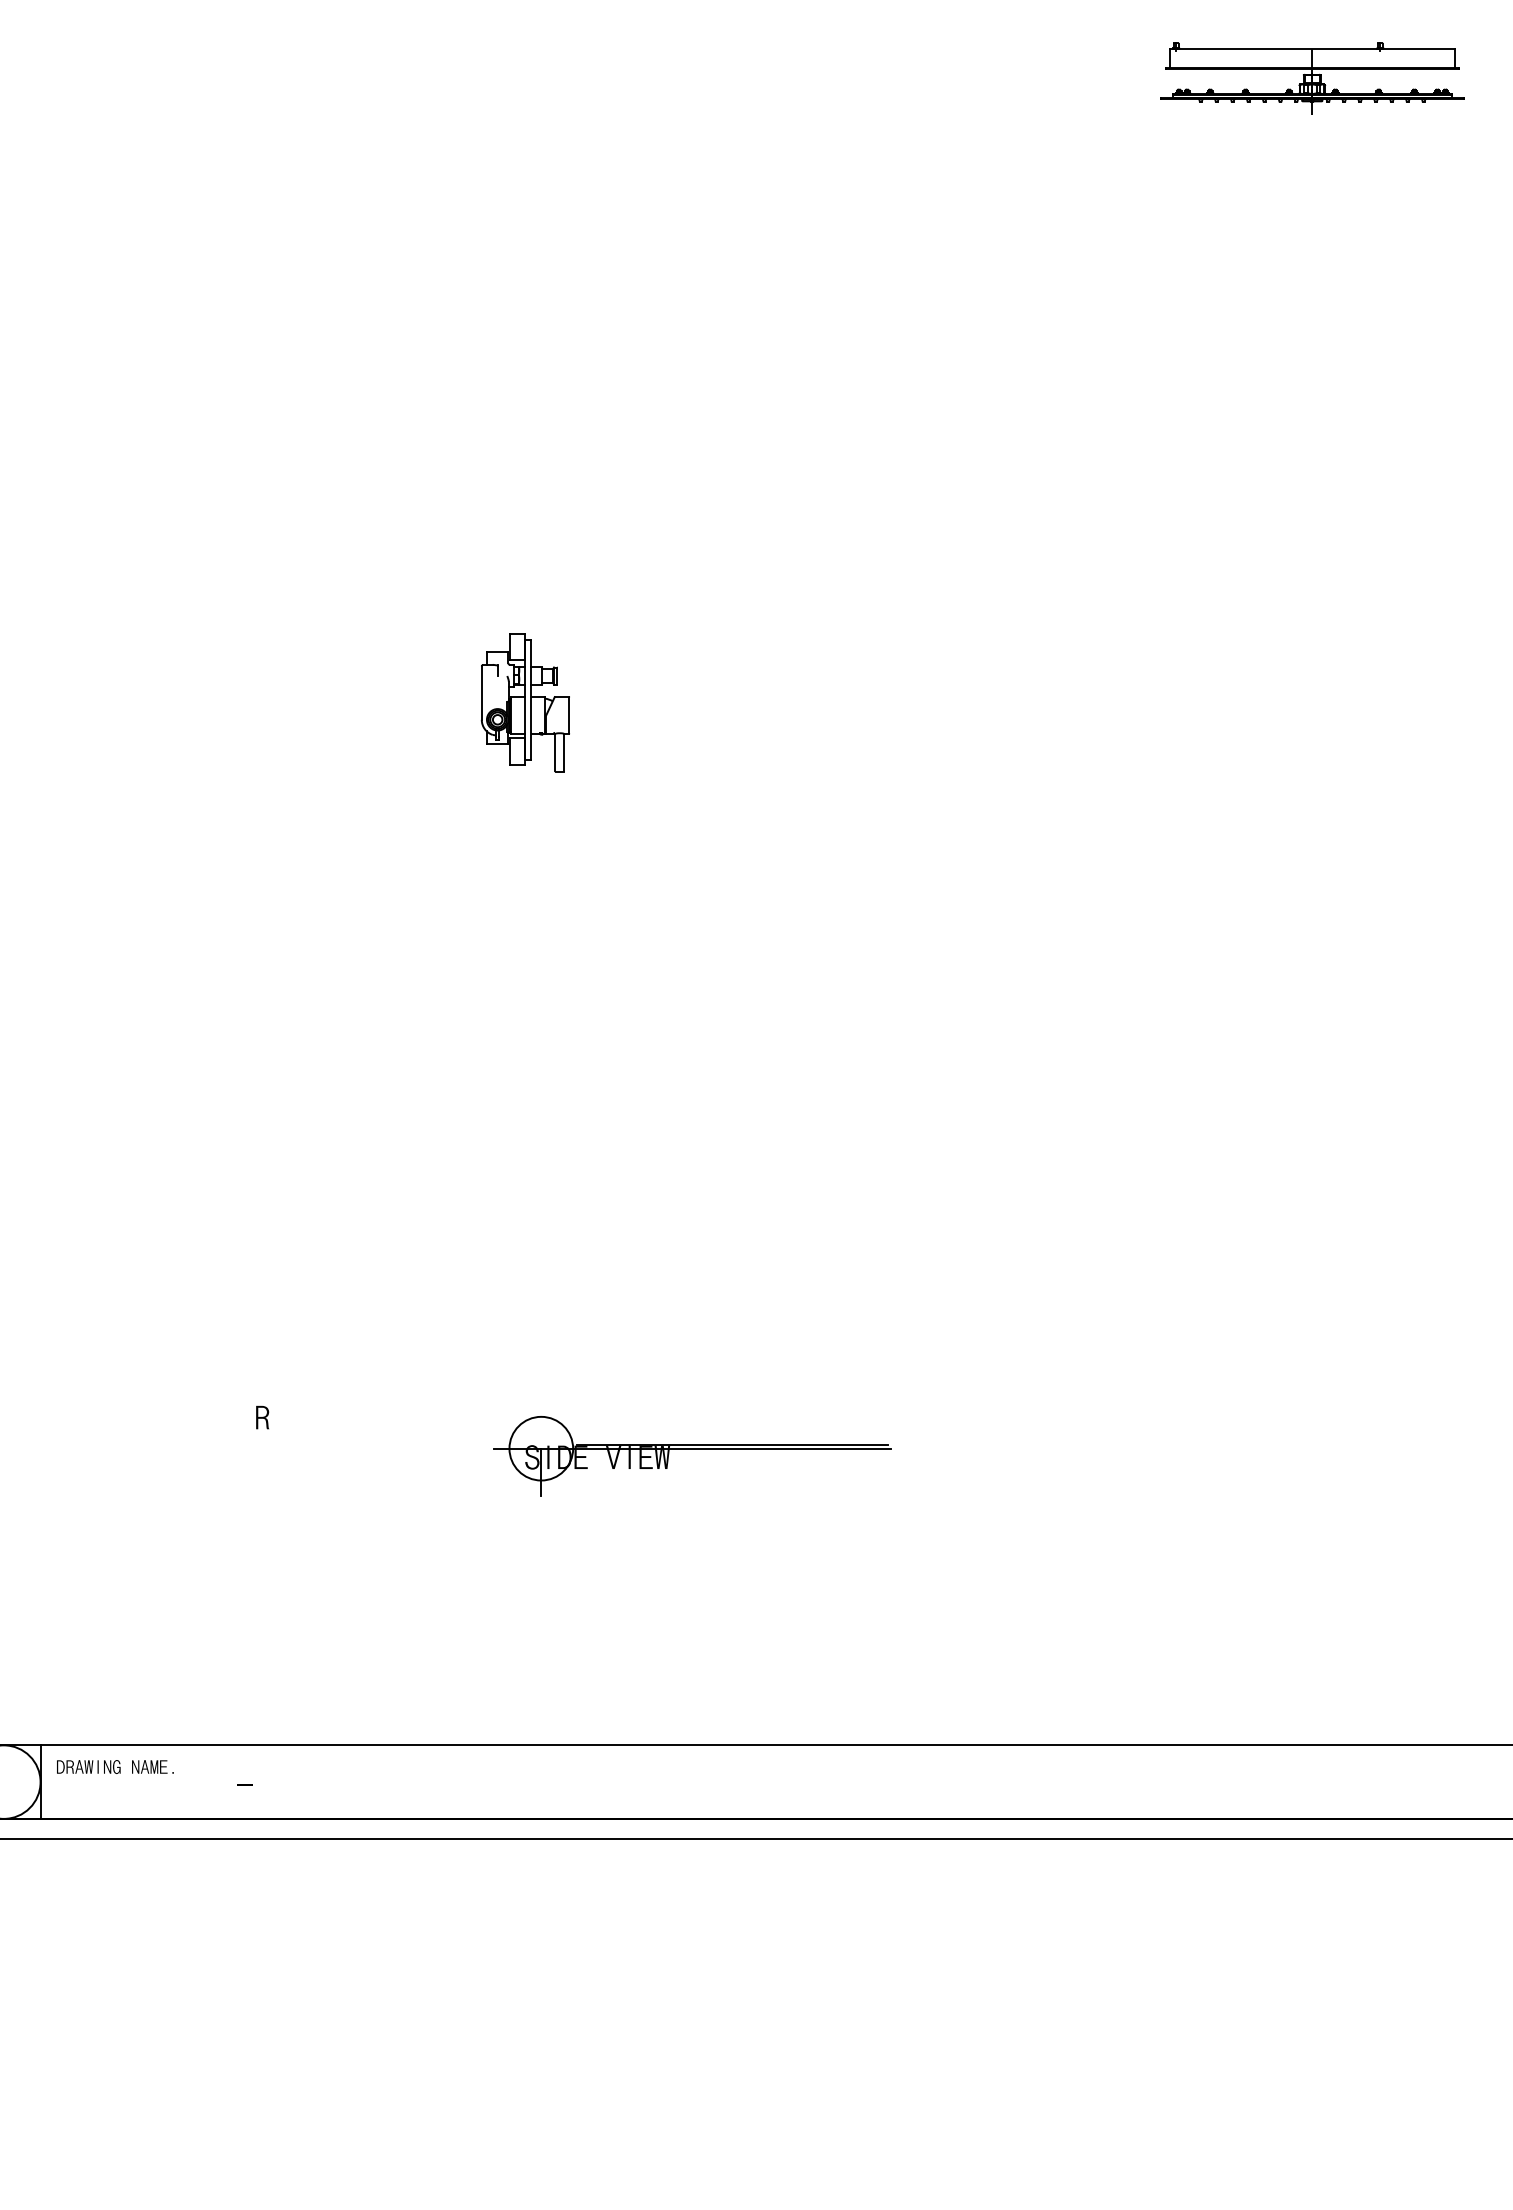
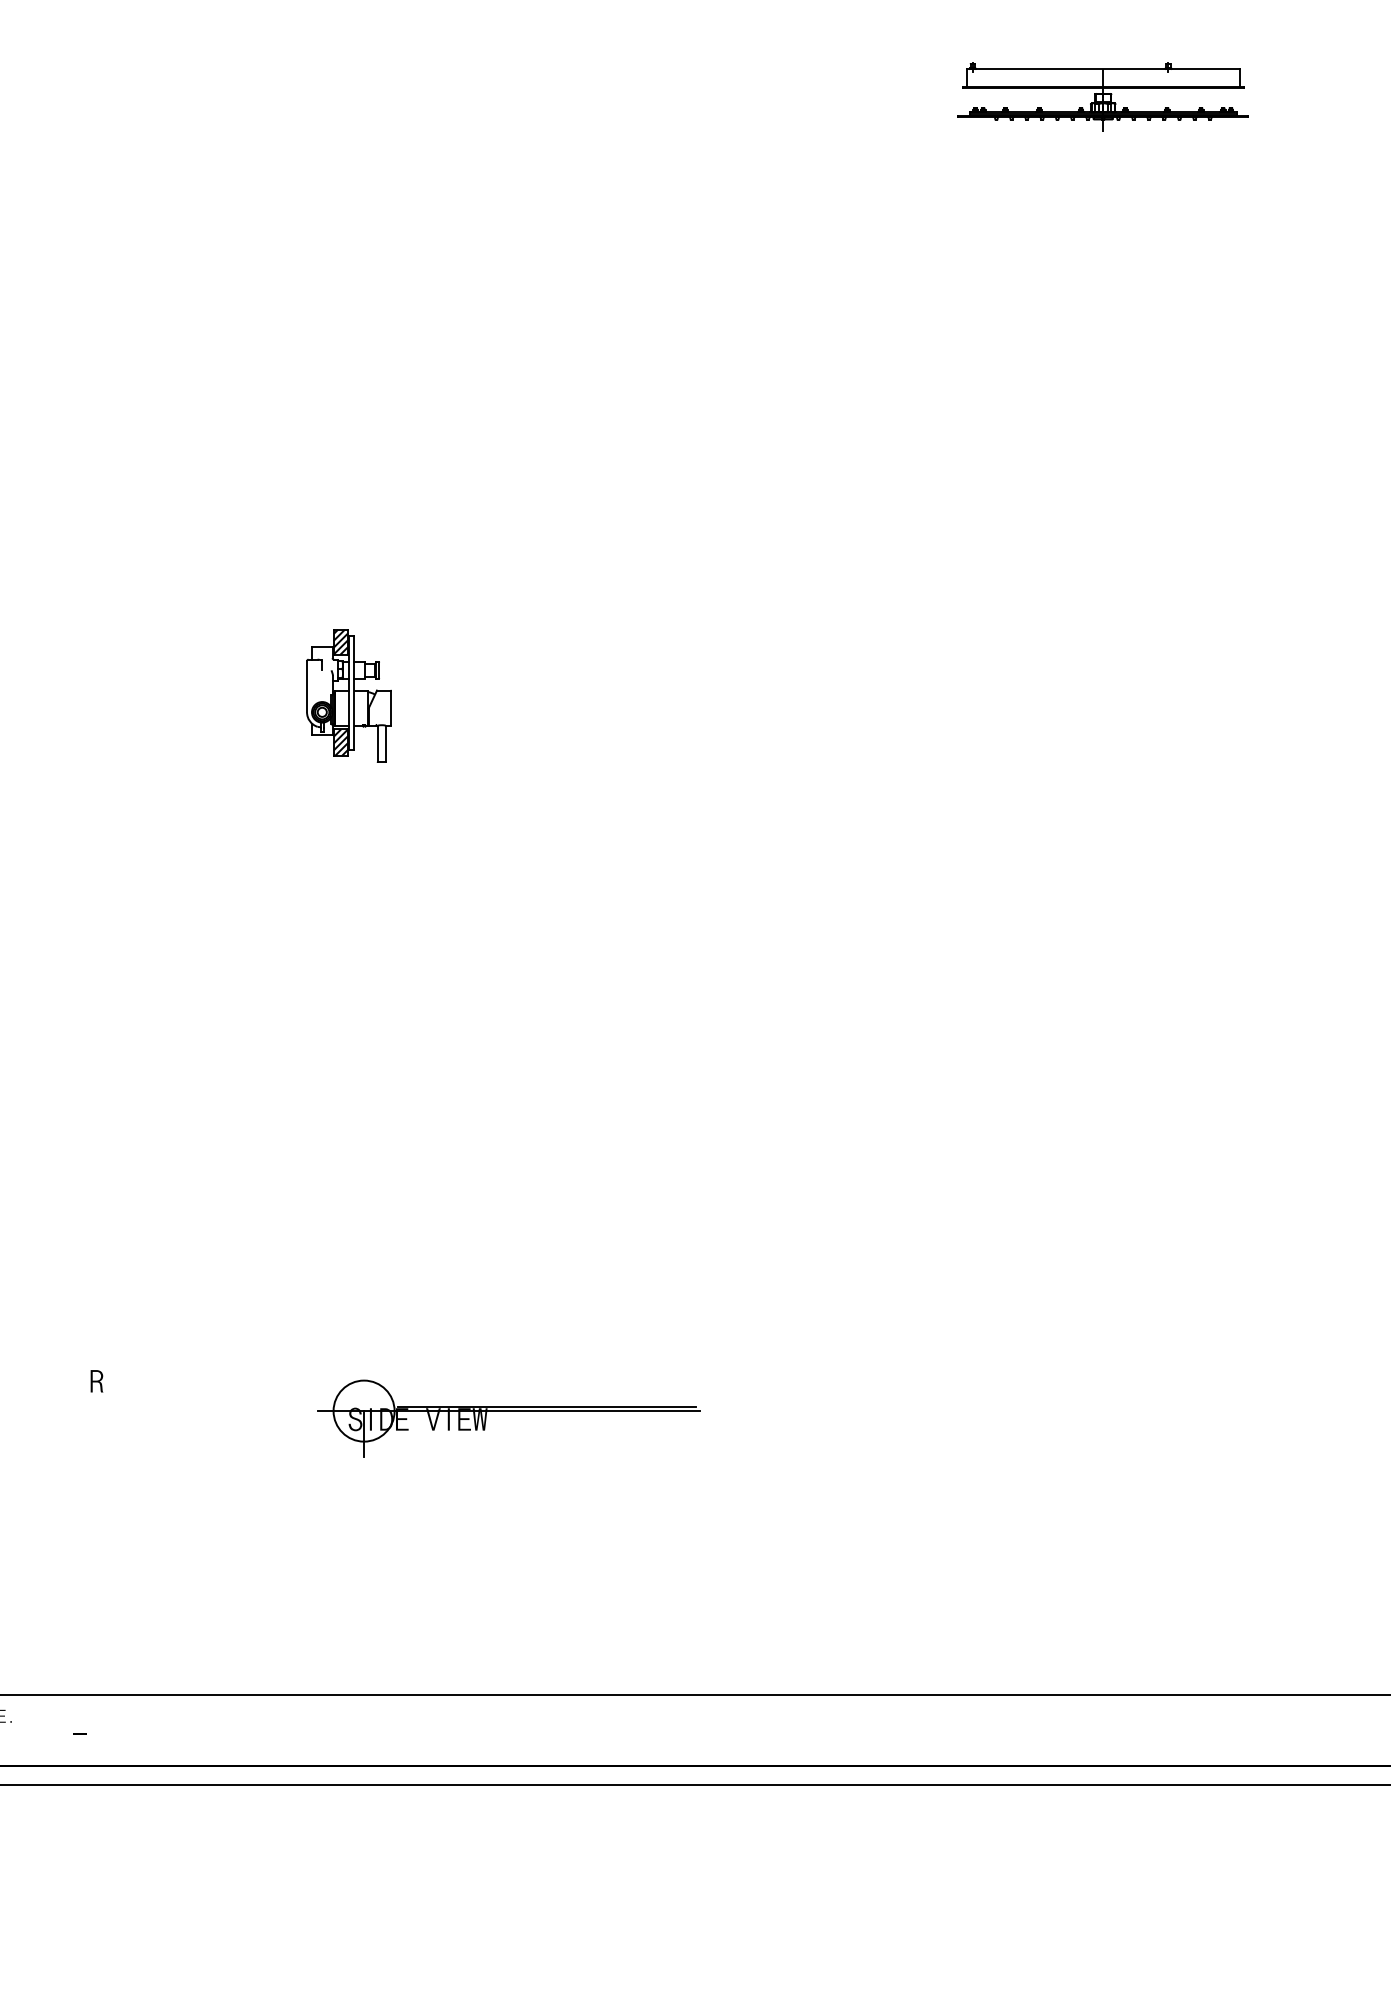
hatch: (516, 646) -> (340, 642), added
hatch: (516, 751) -> (340, 742), added

